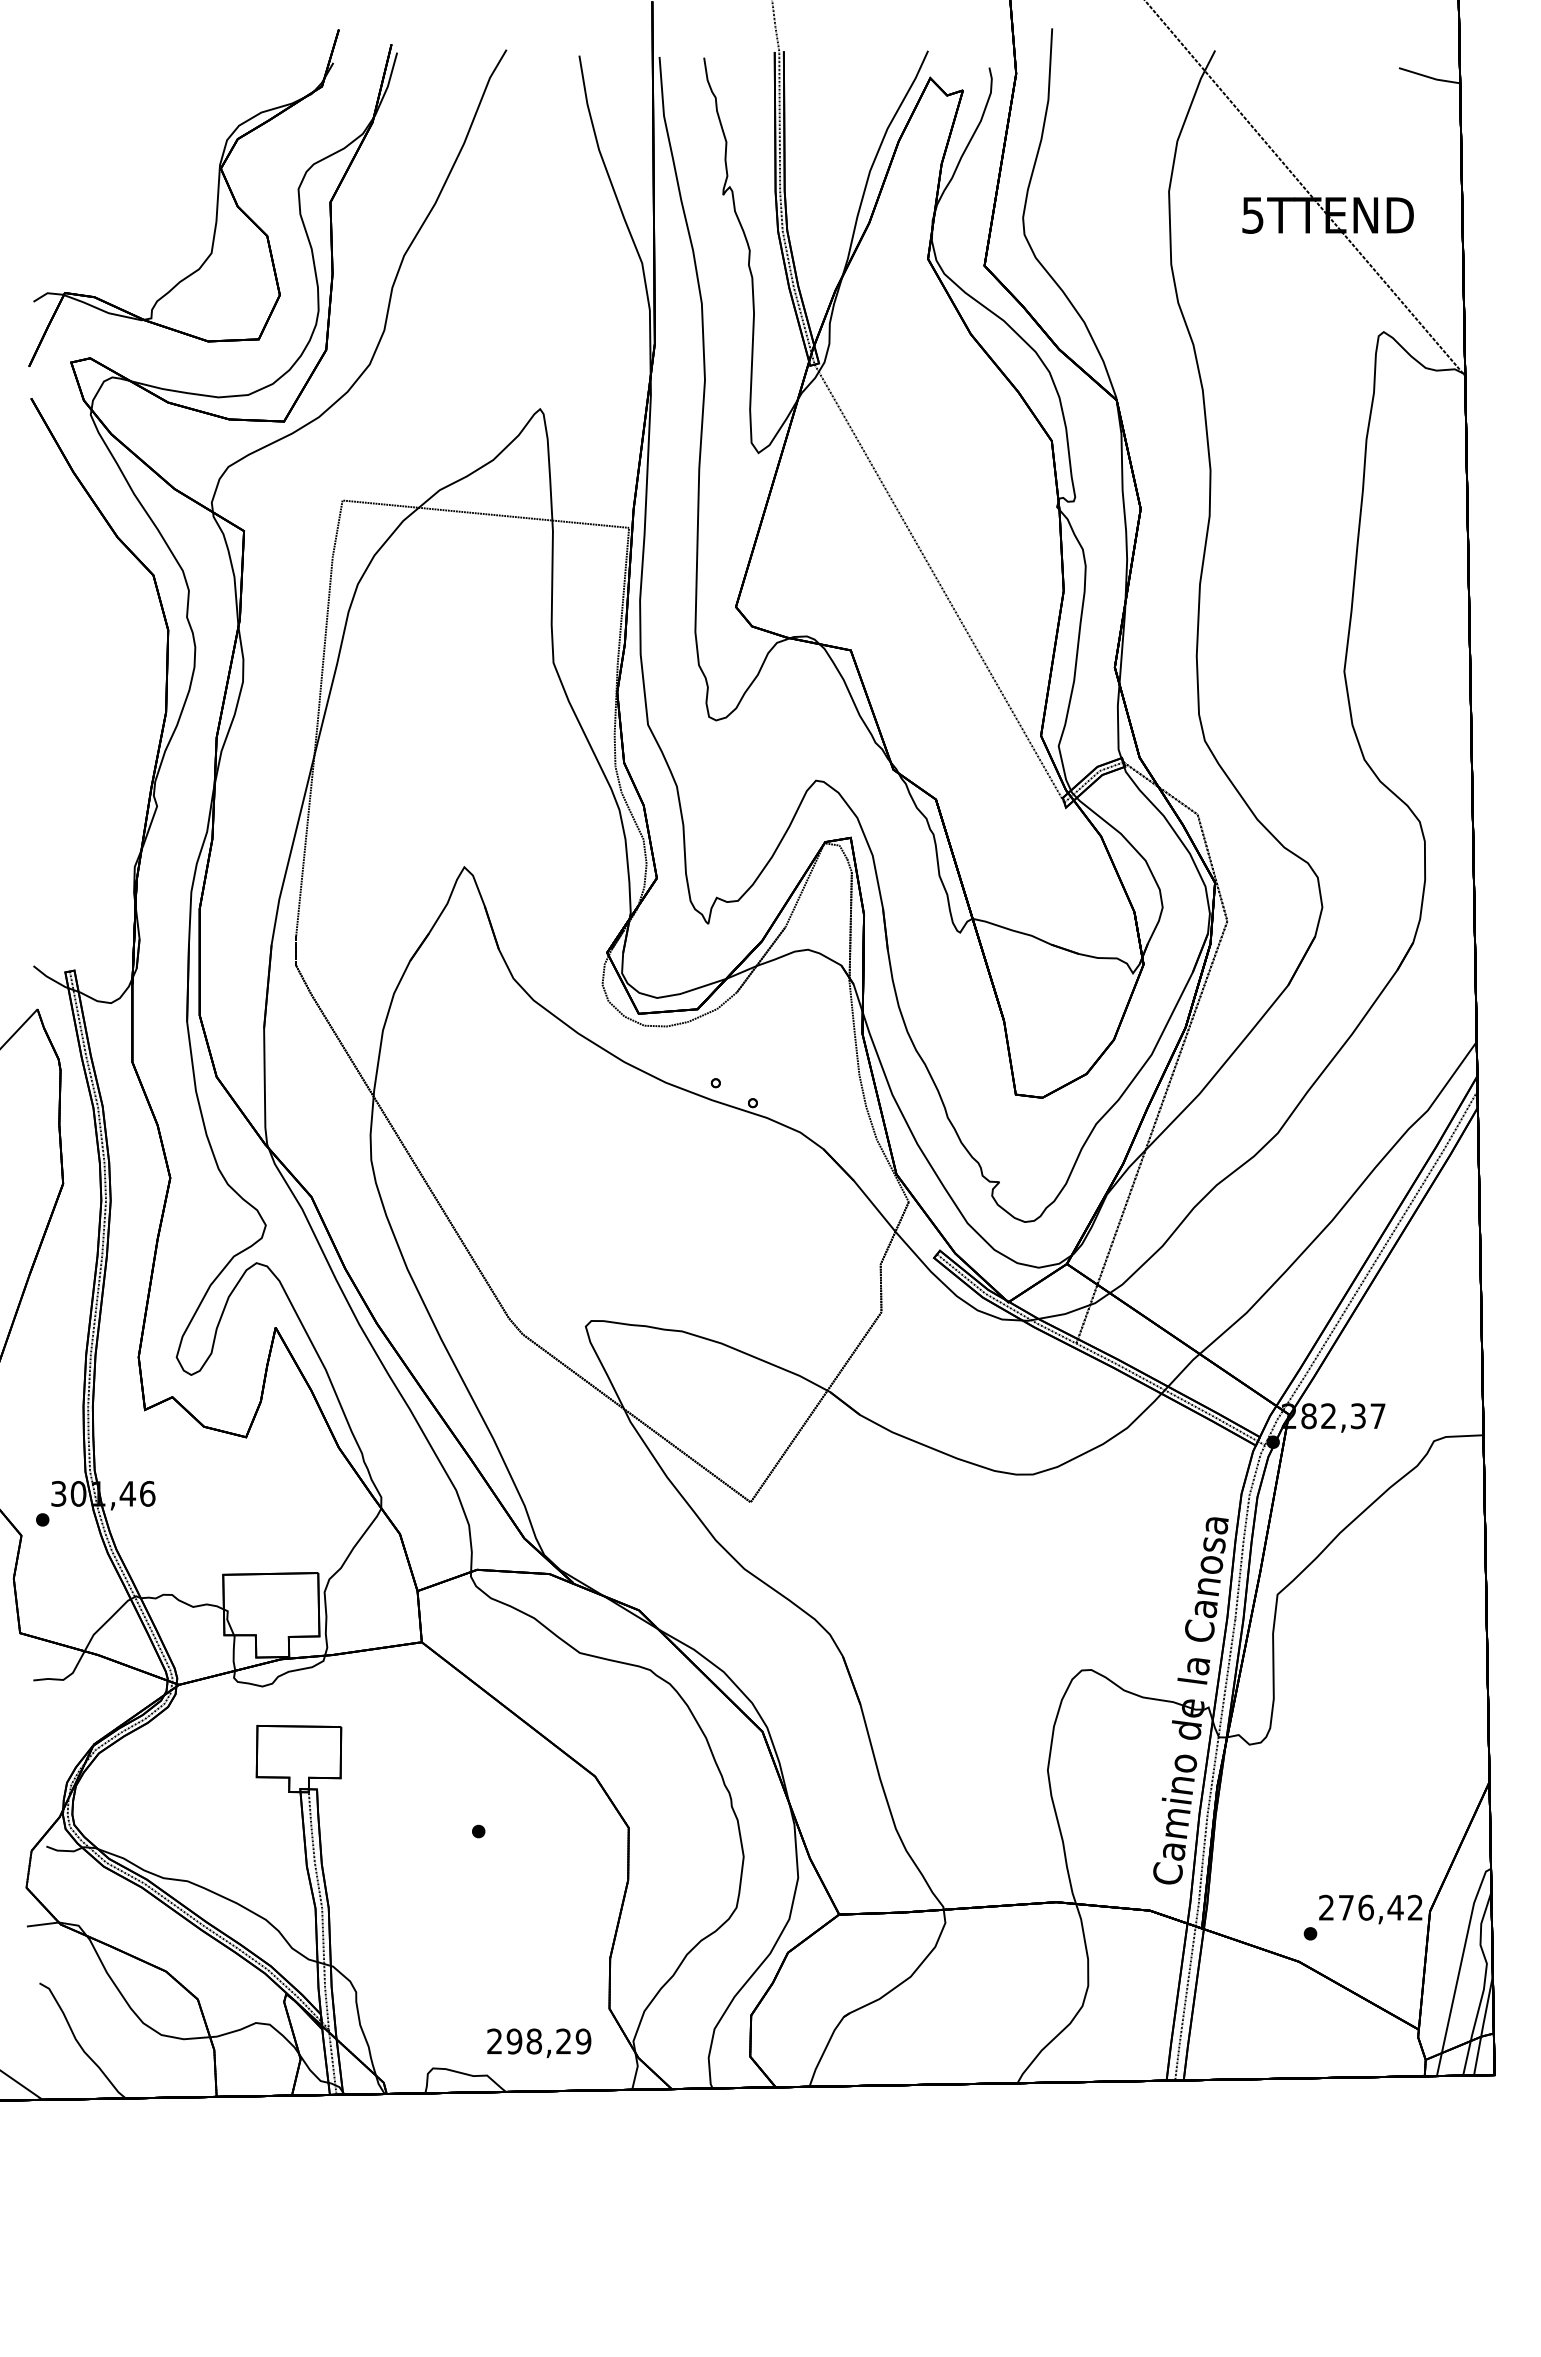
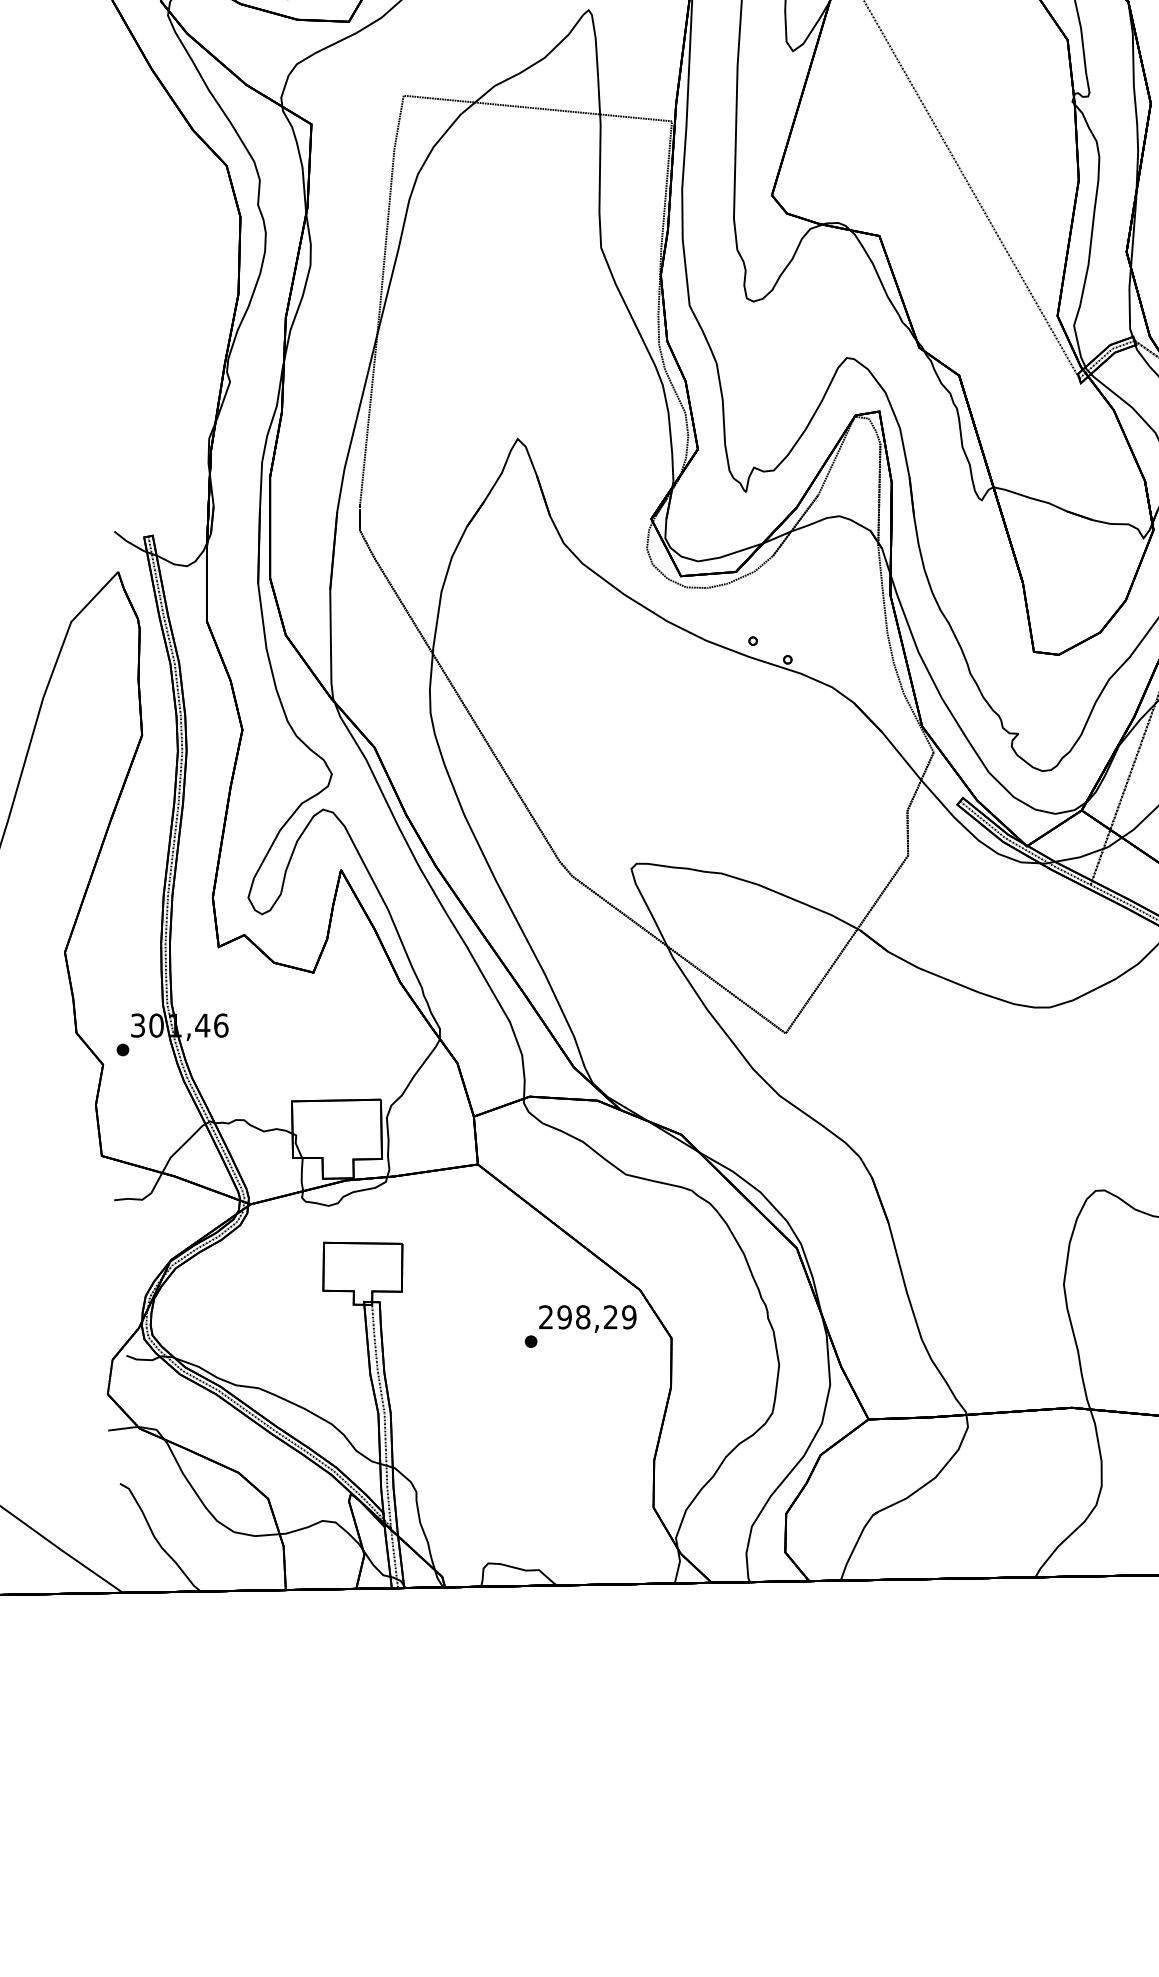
text: (539, 2042) -> (588, 1318), moved

